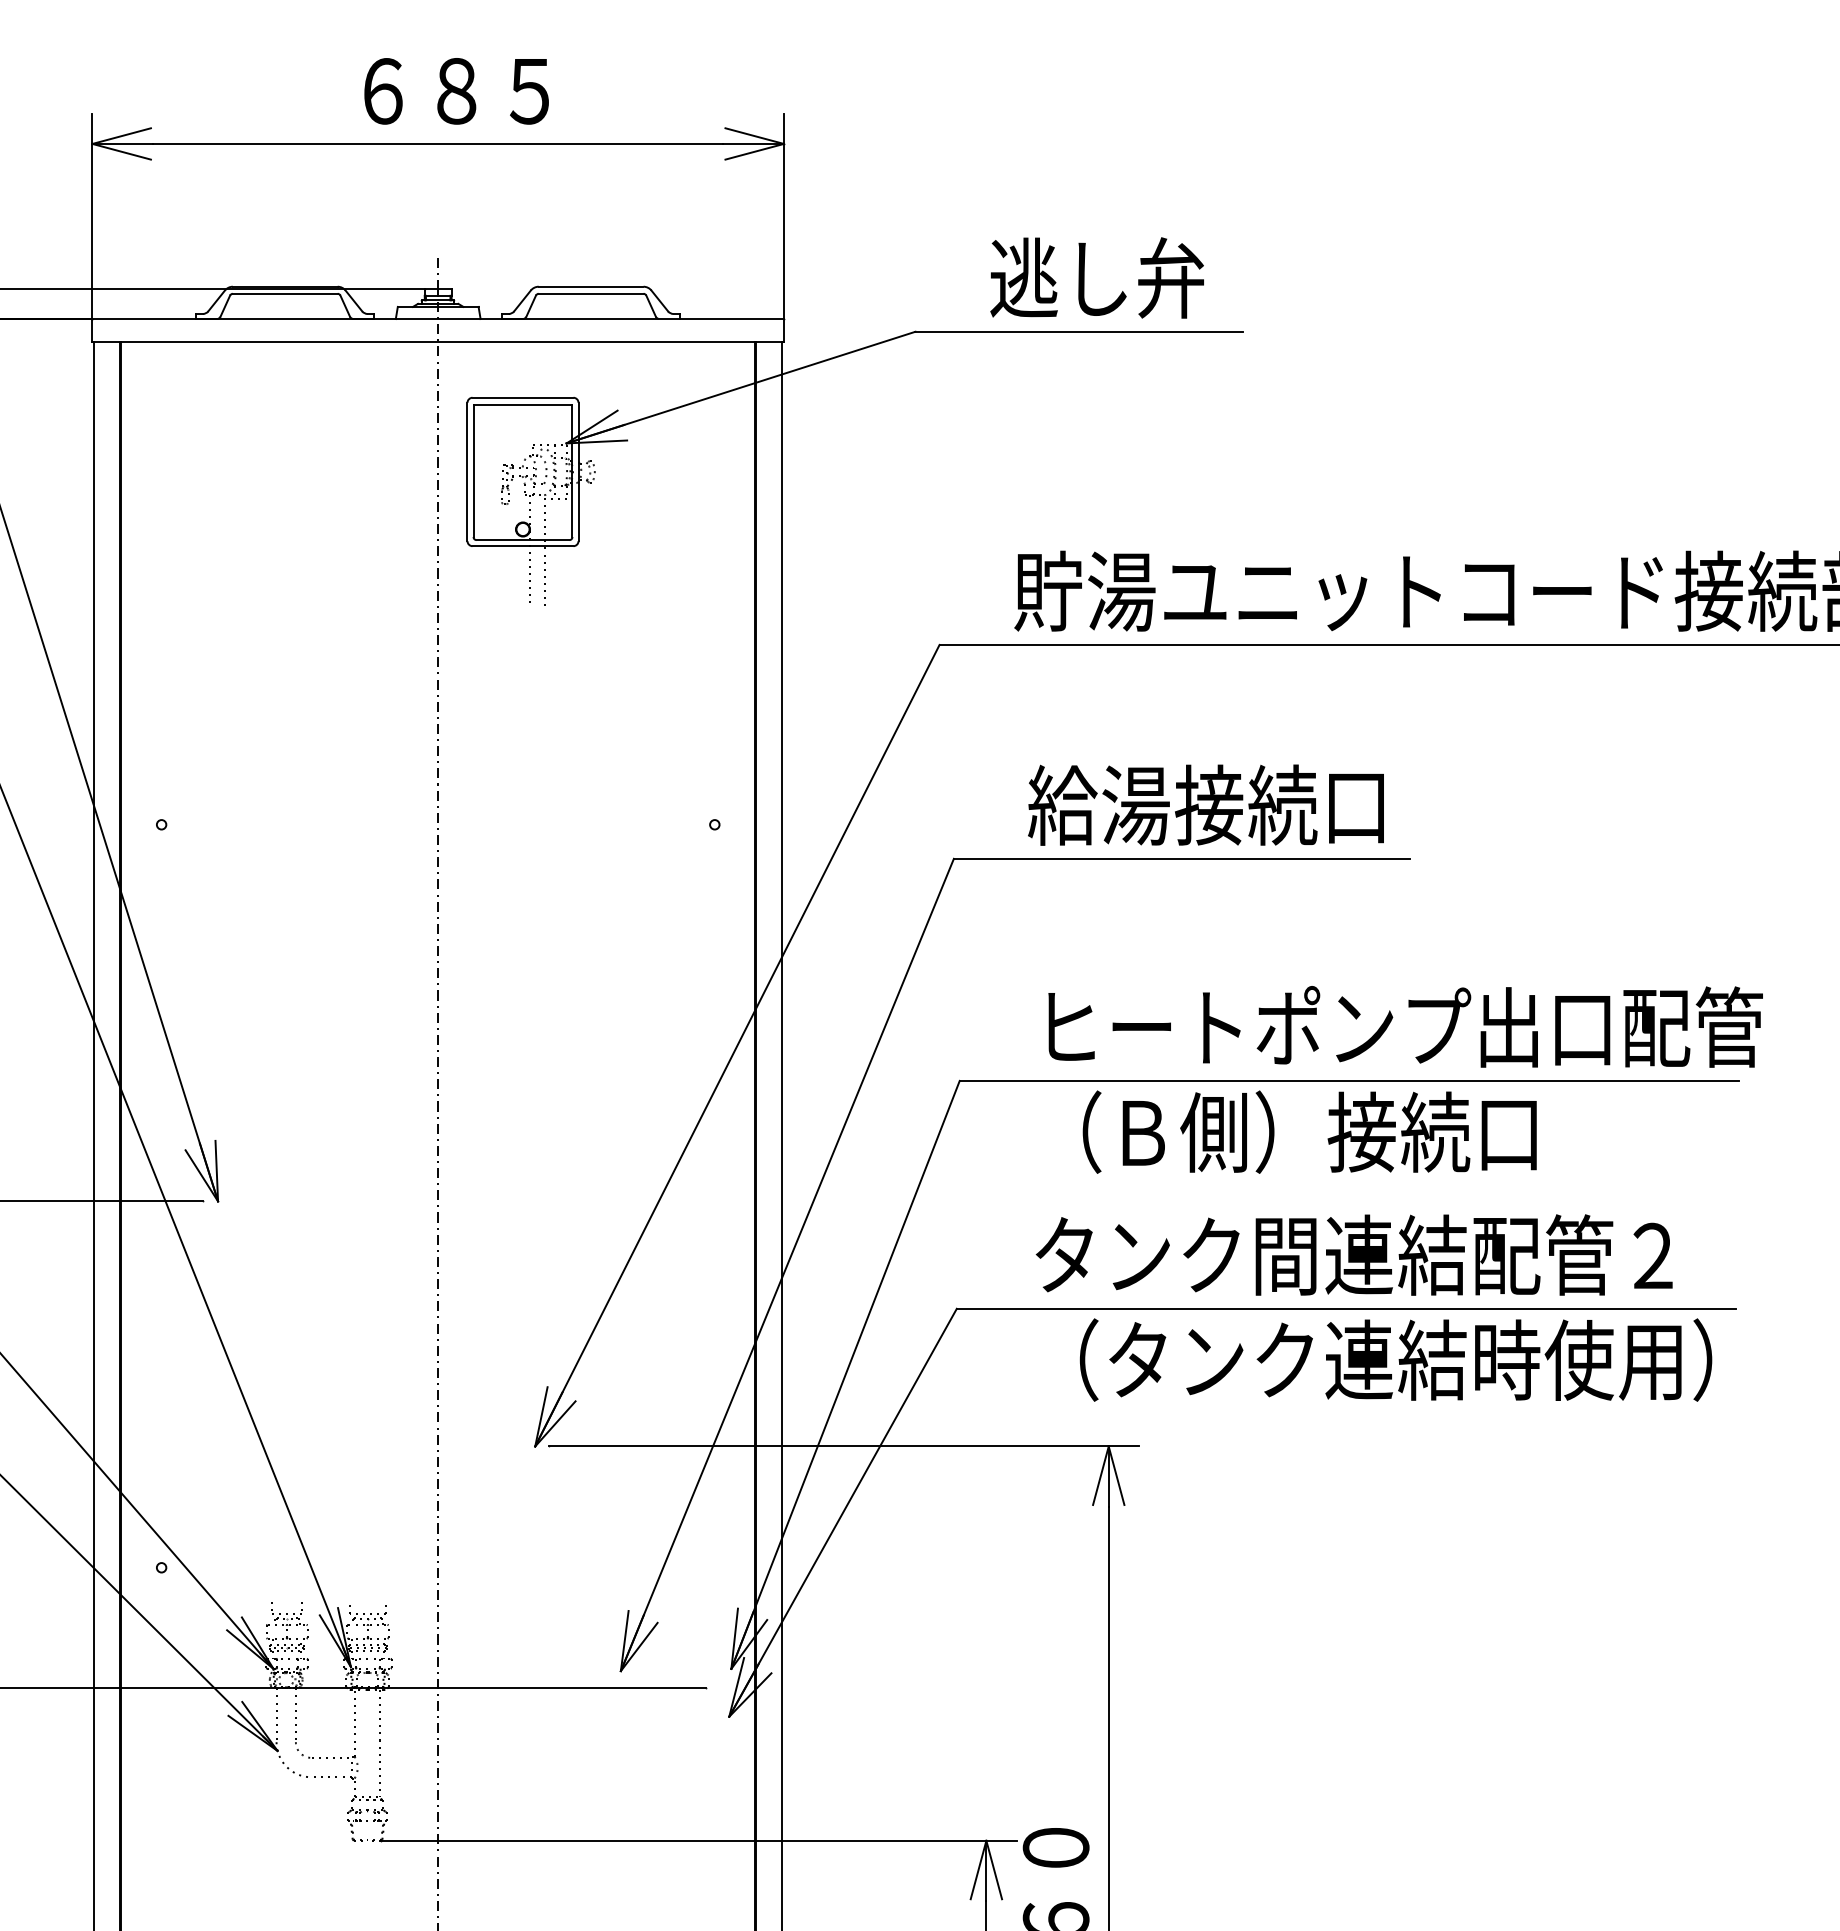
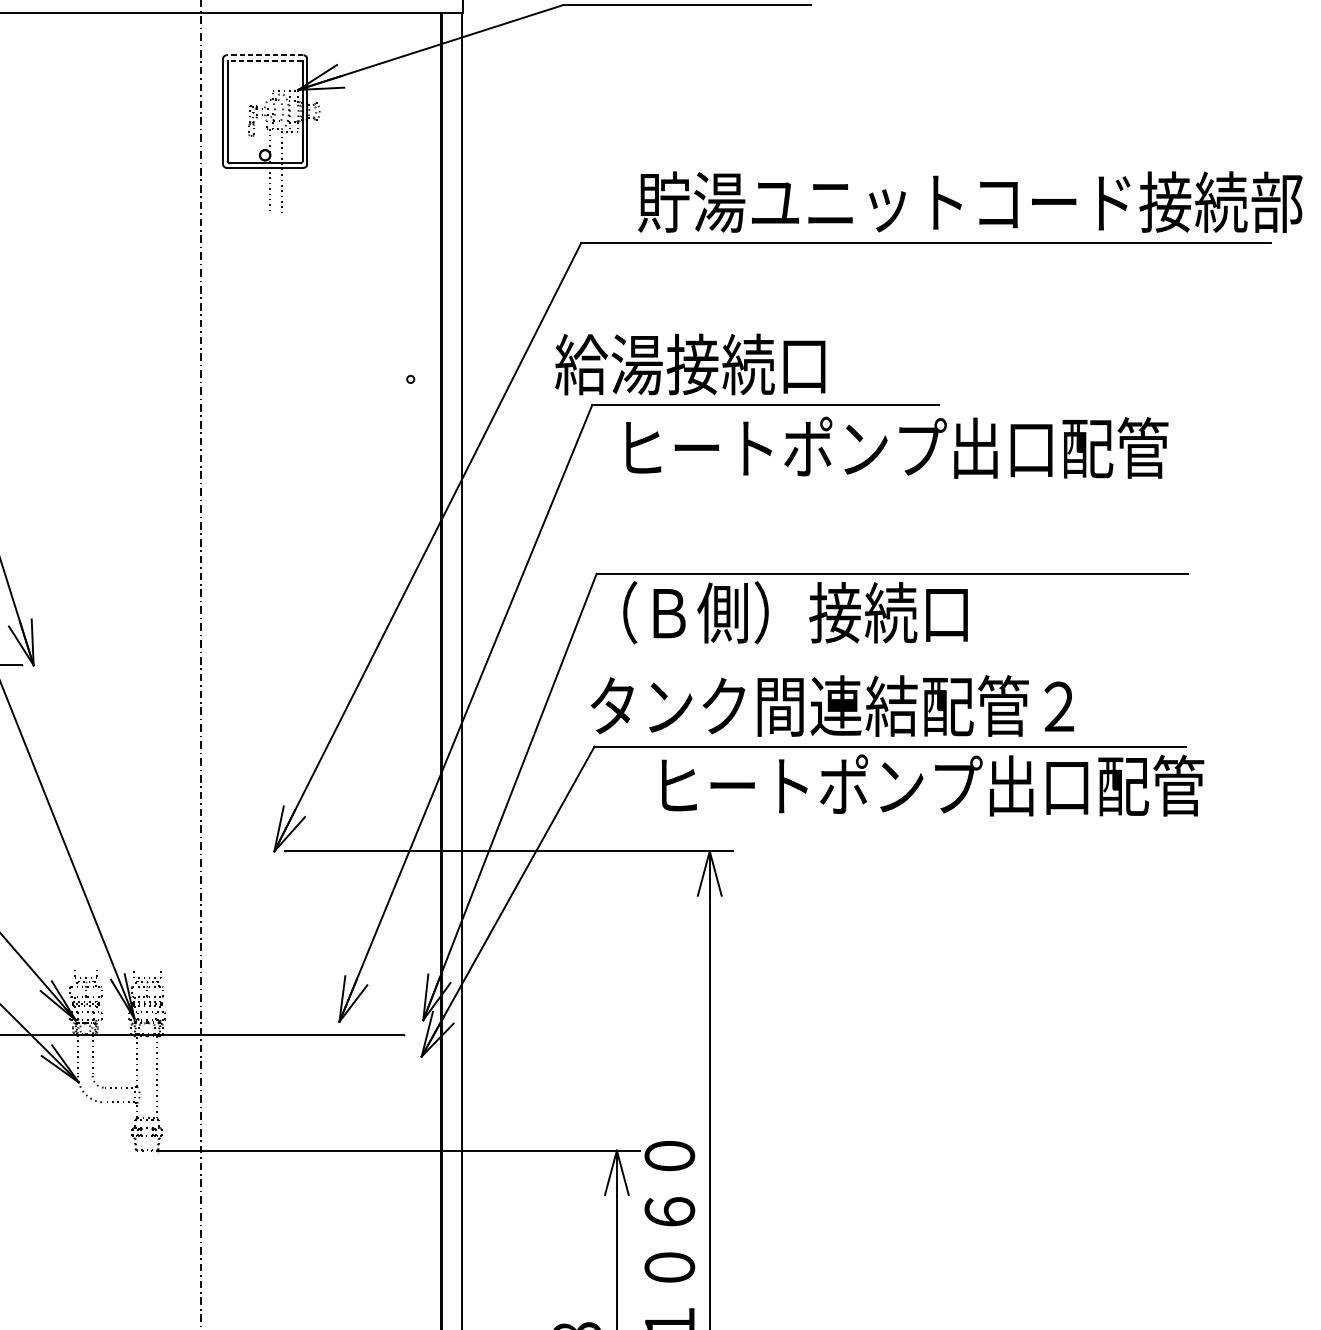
line: (522, 397) -> (264, 55), solid -> dashed
line: (522, 404) -> (264, 60), solid -> dashed
text: (1205, 804) -> (689, 364), moved
text: (1405, 1026) -> (897, 447), moved
text: (1309, 1131) -> (795, 612), moved
text: (1353, 1254) -> (831, 705), moved
text: (1402, 1359) -> (932, 785), （タンク連結時使用） -> ヒートポンプ出口配管

